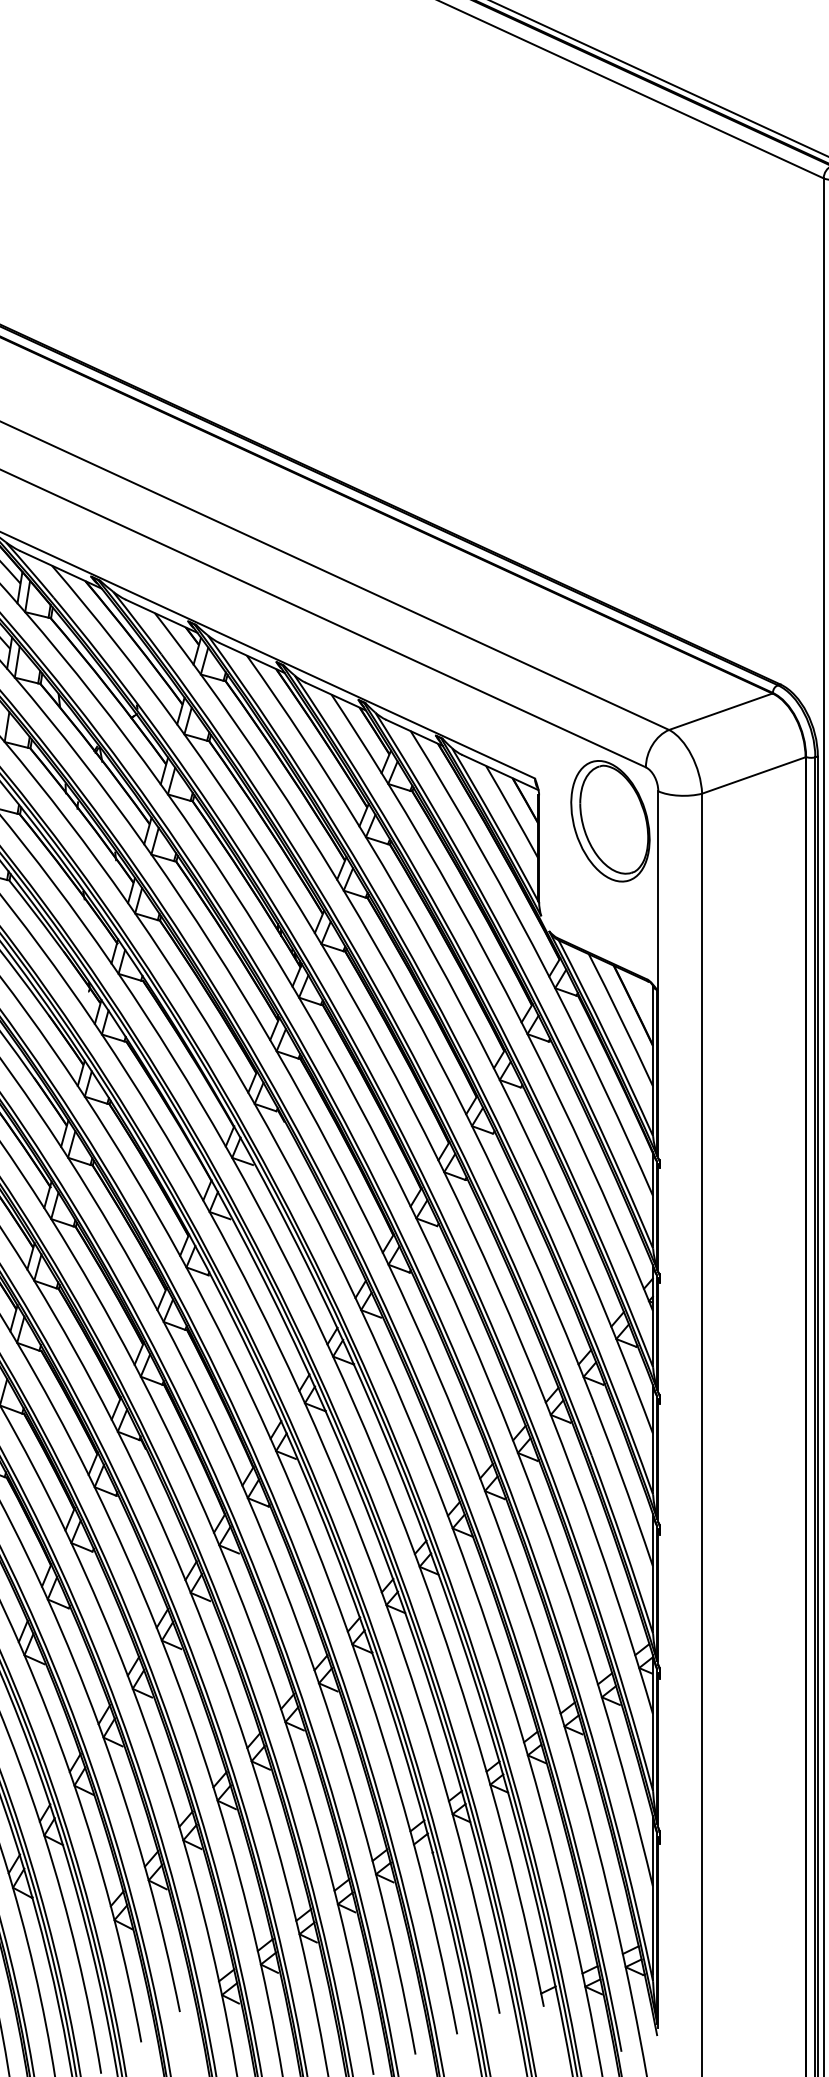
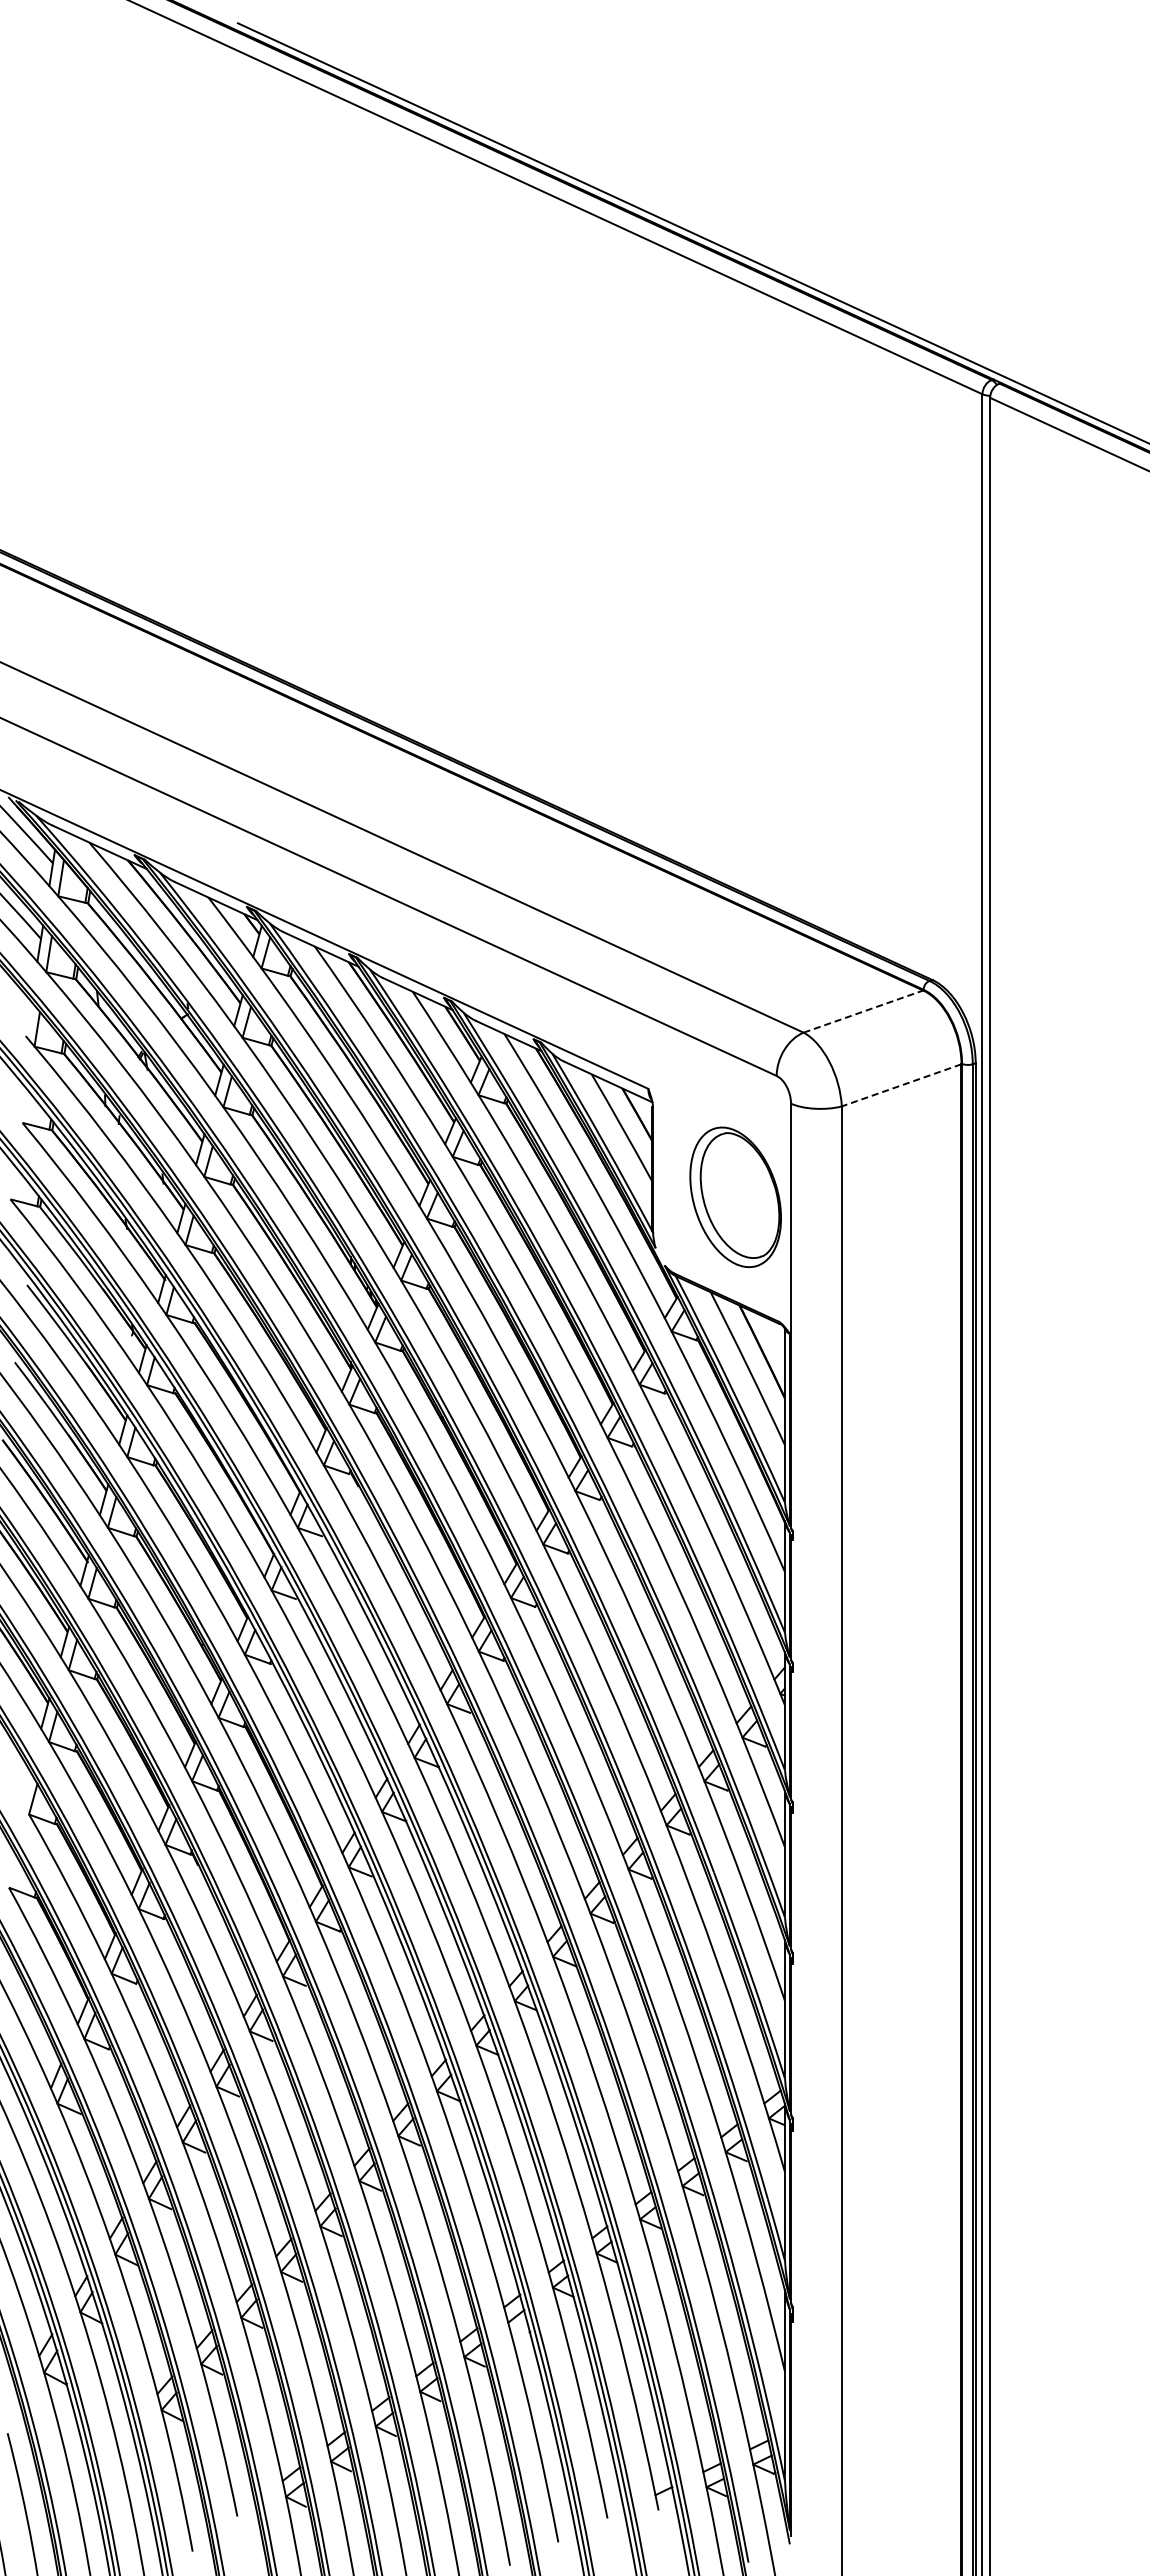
line: (720, 711) -> (863, 1011), solid -> dashed
line: (753, 775) -> (901, 1085), solid -> dashed
part: (610, 821) -> (735, 1197), moved

